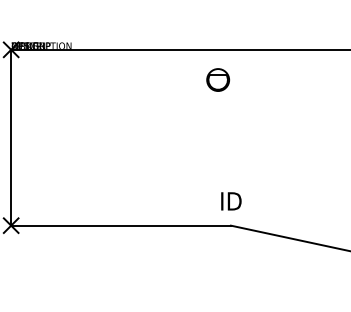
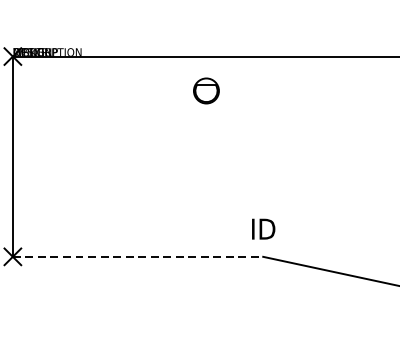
part: (217, 79) -> (205, 90), moved
line: (121, 225) -> (138, 256), solid -> dashed

